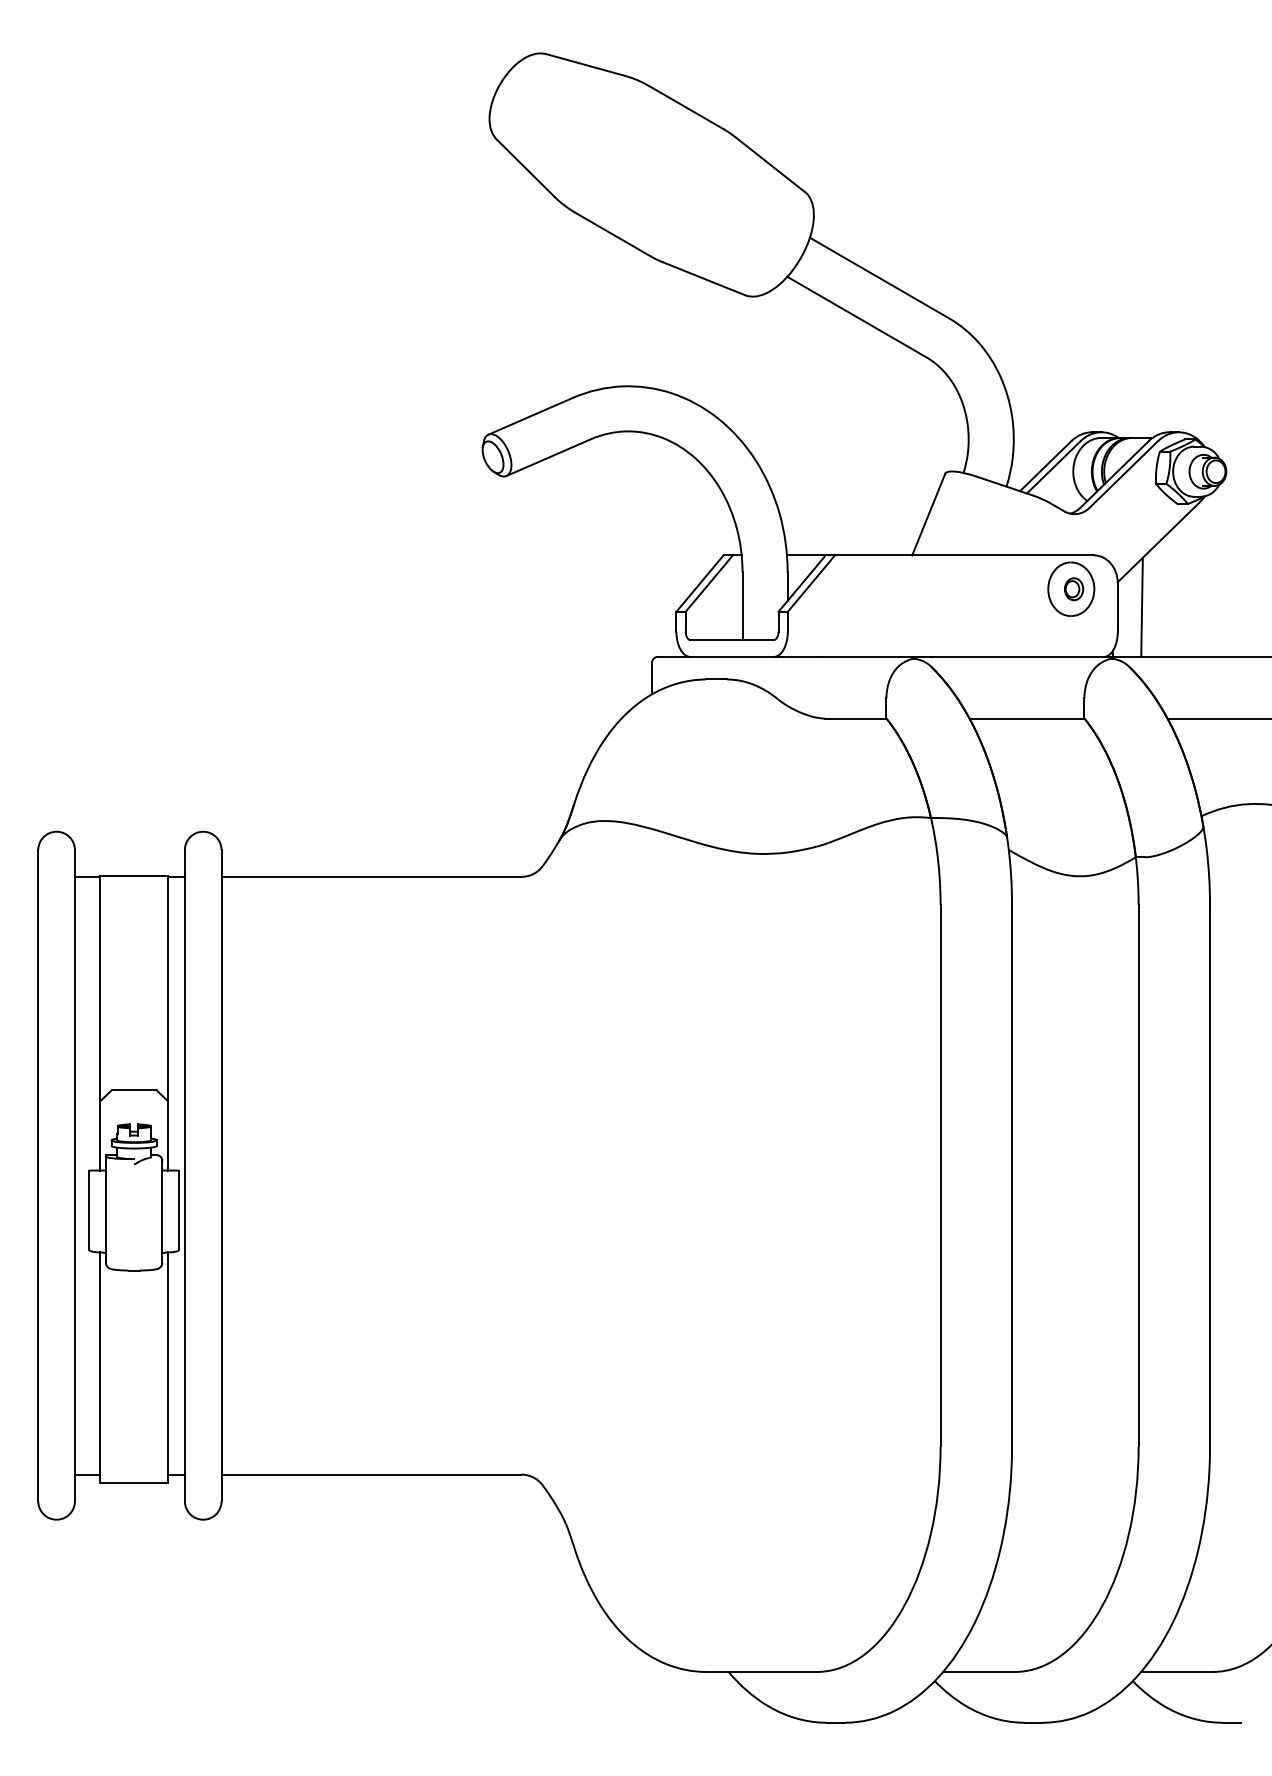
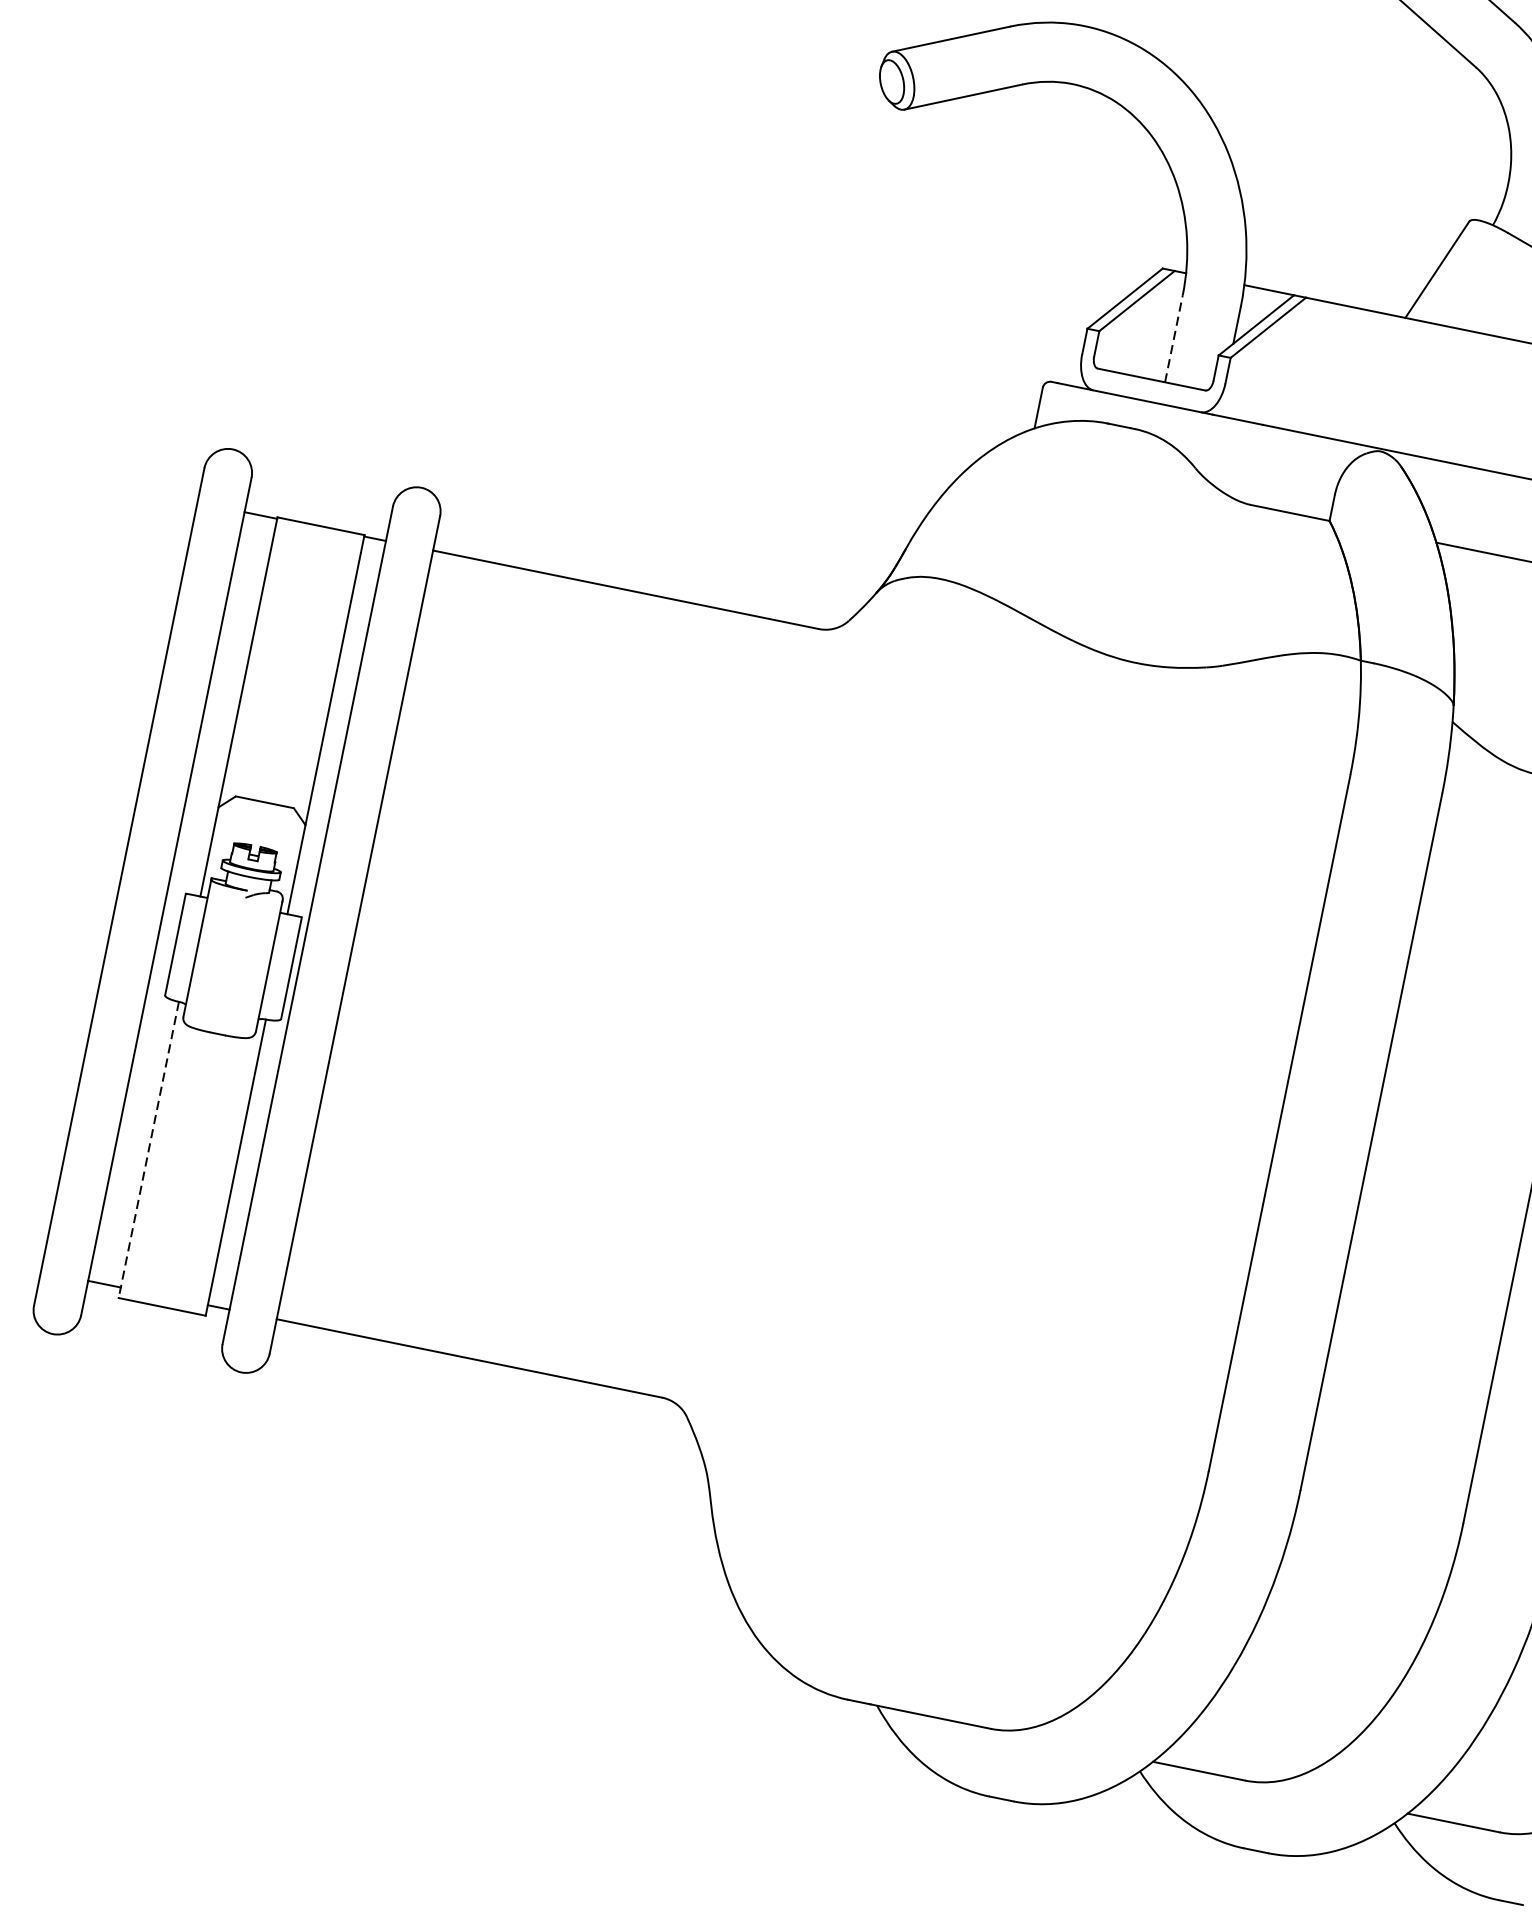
line: (742, 606) -> (1173, 339), solid -> dashed
line: (100, 1368) -> (148, 1151), solid -> dashed

